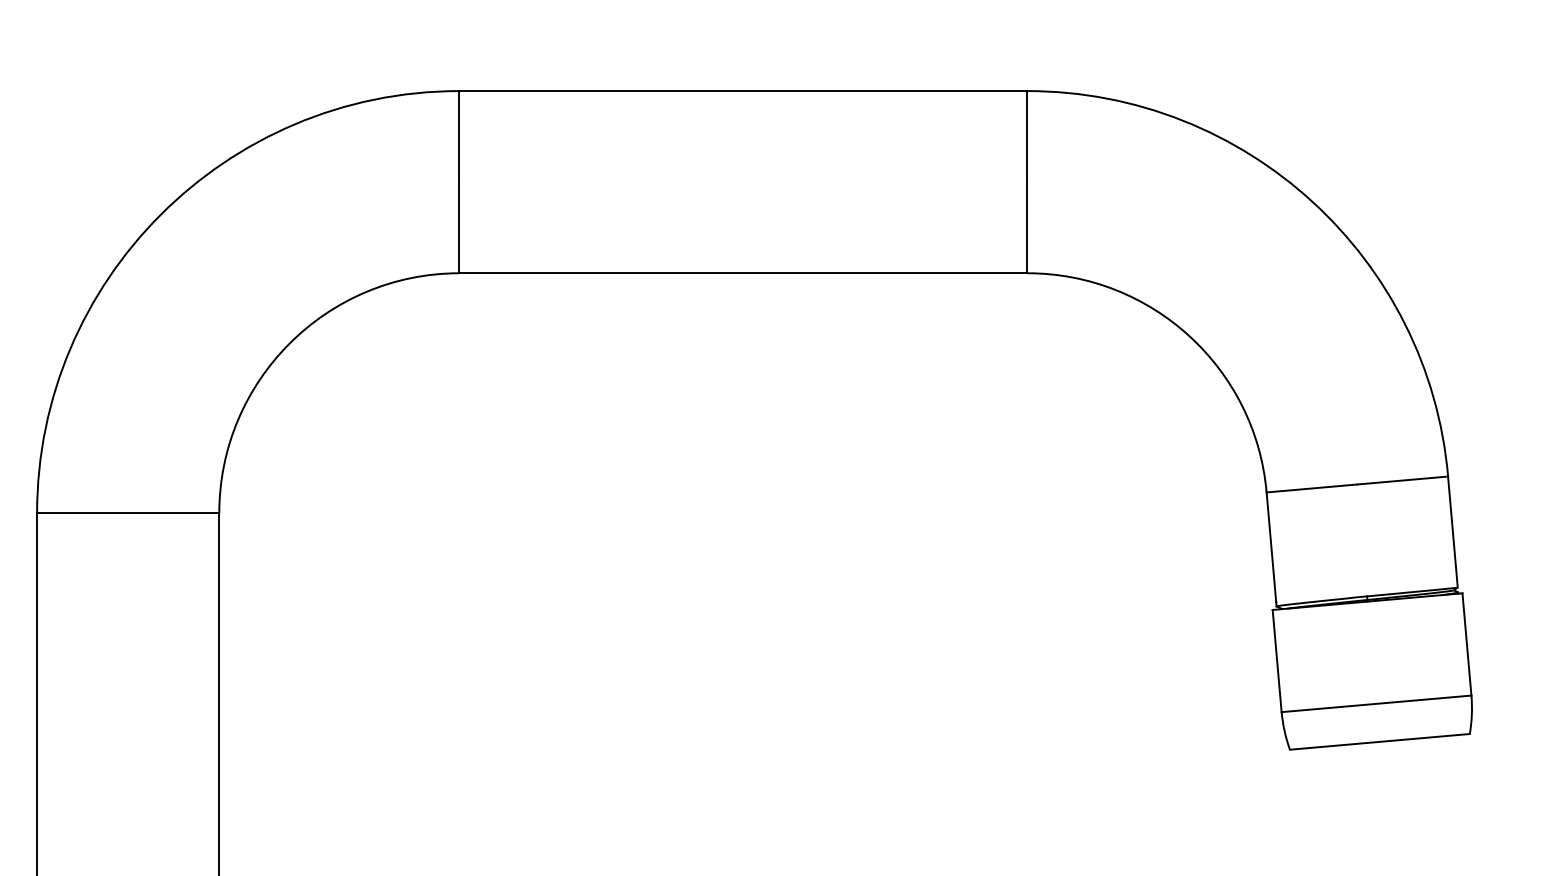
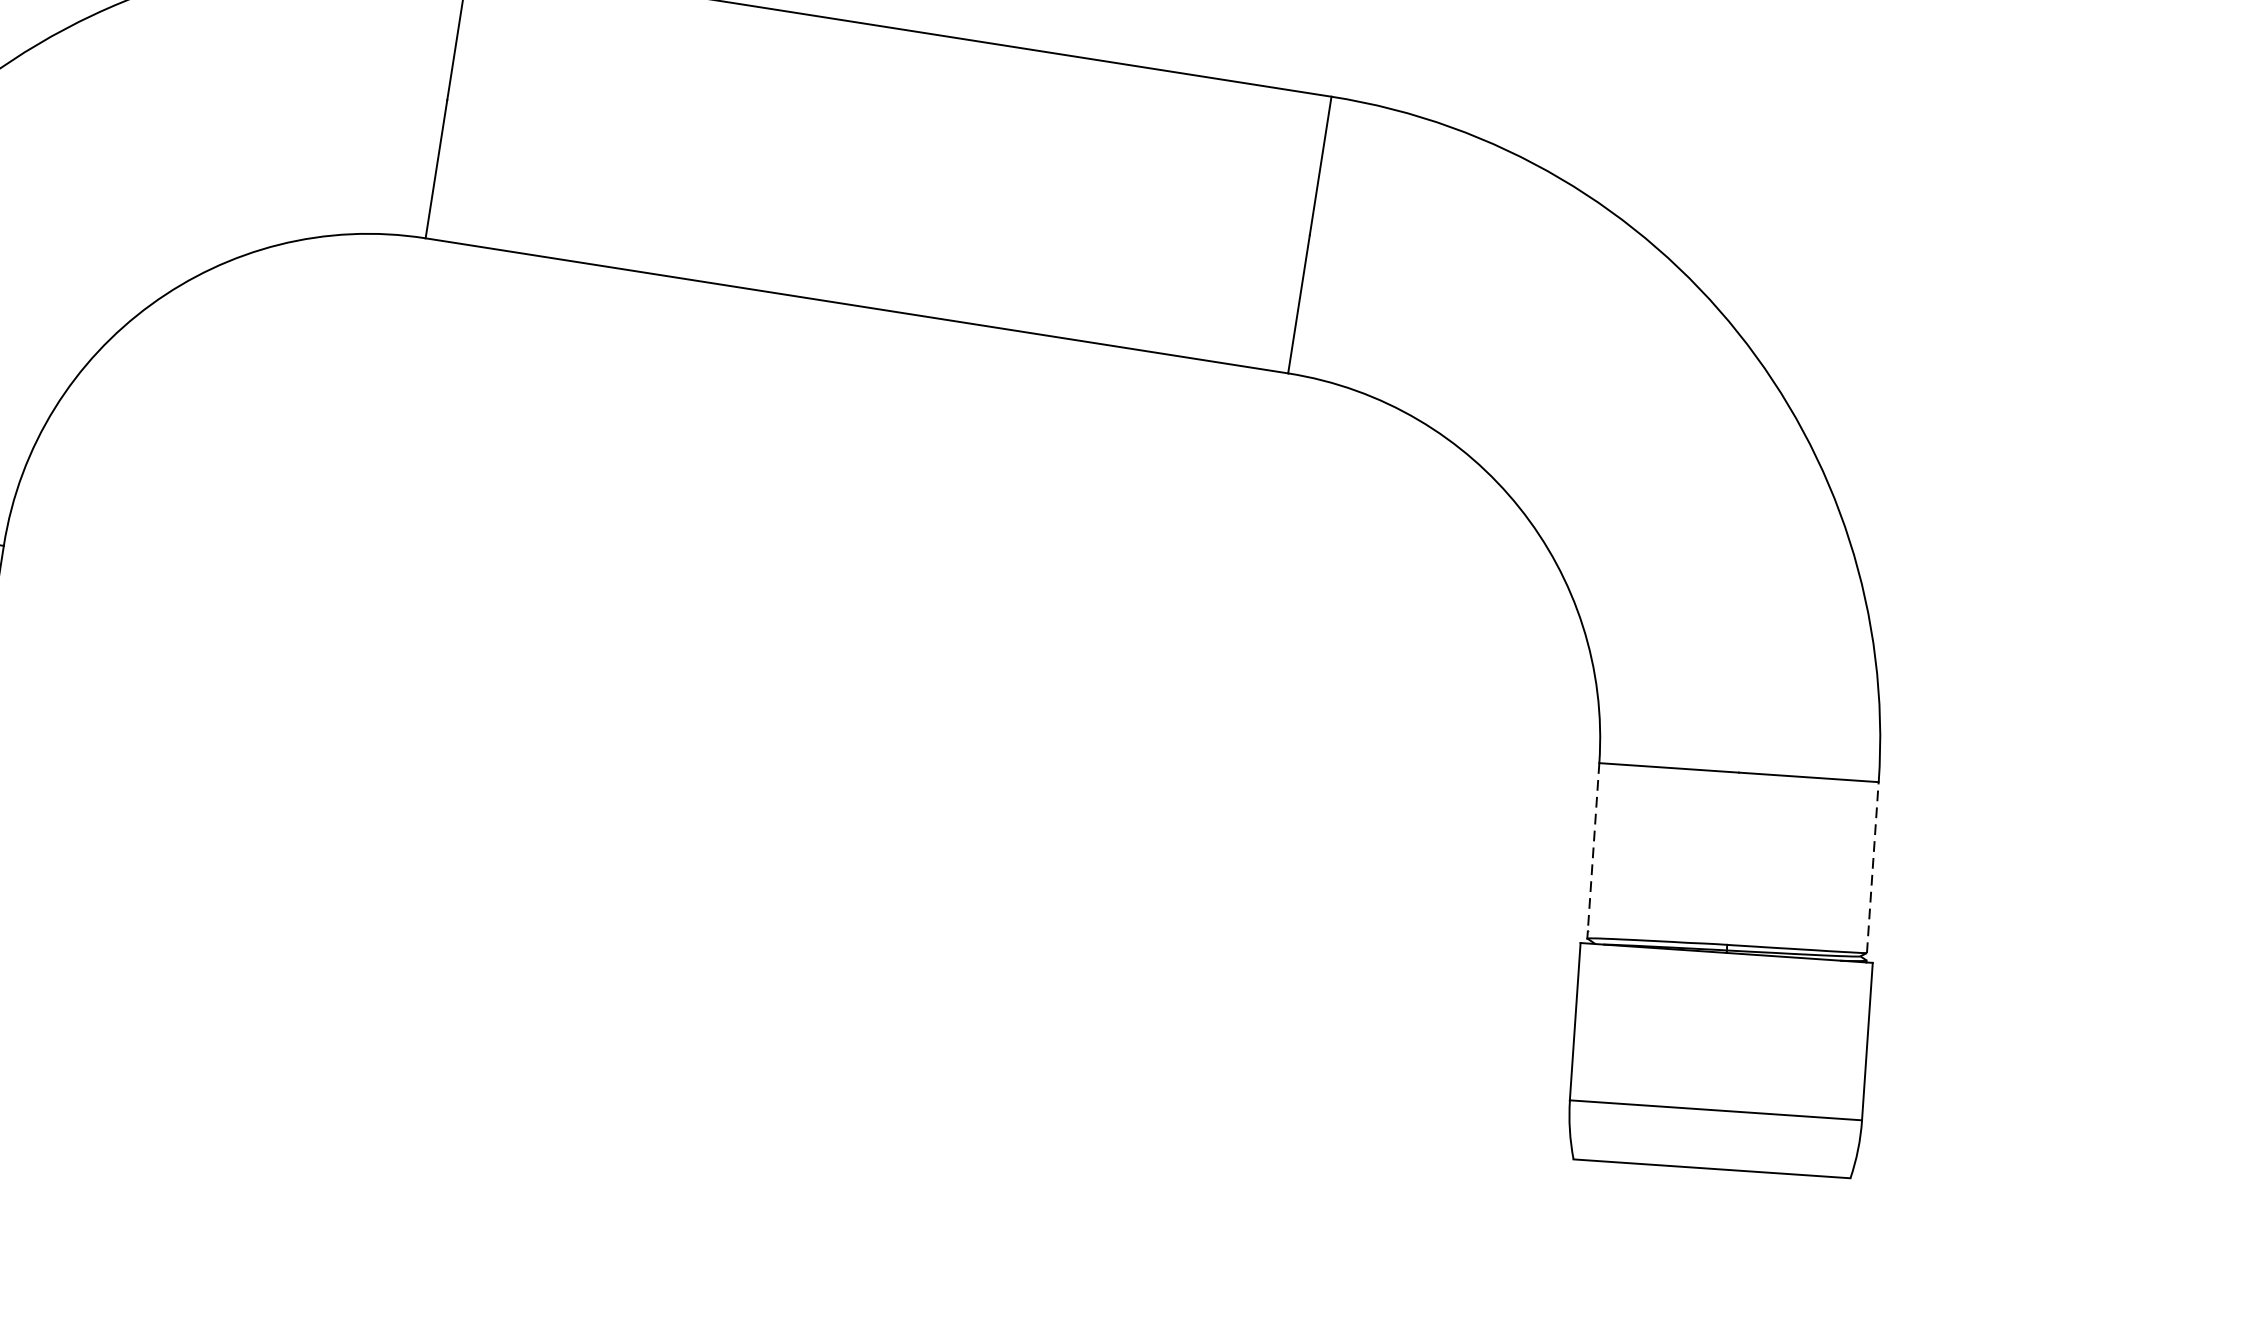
line: (1452, 532) -> (1872, 868), solid -> dashed
line: (1271, 547) -> (1593, 847), solid -> dashed

